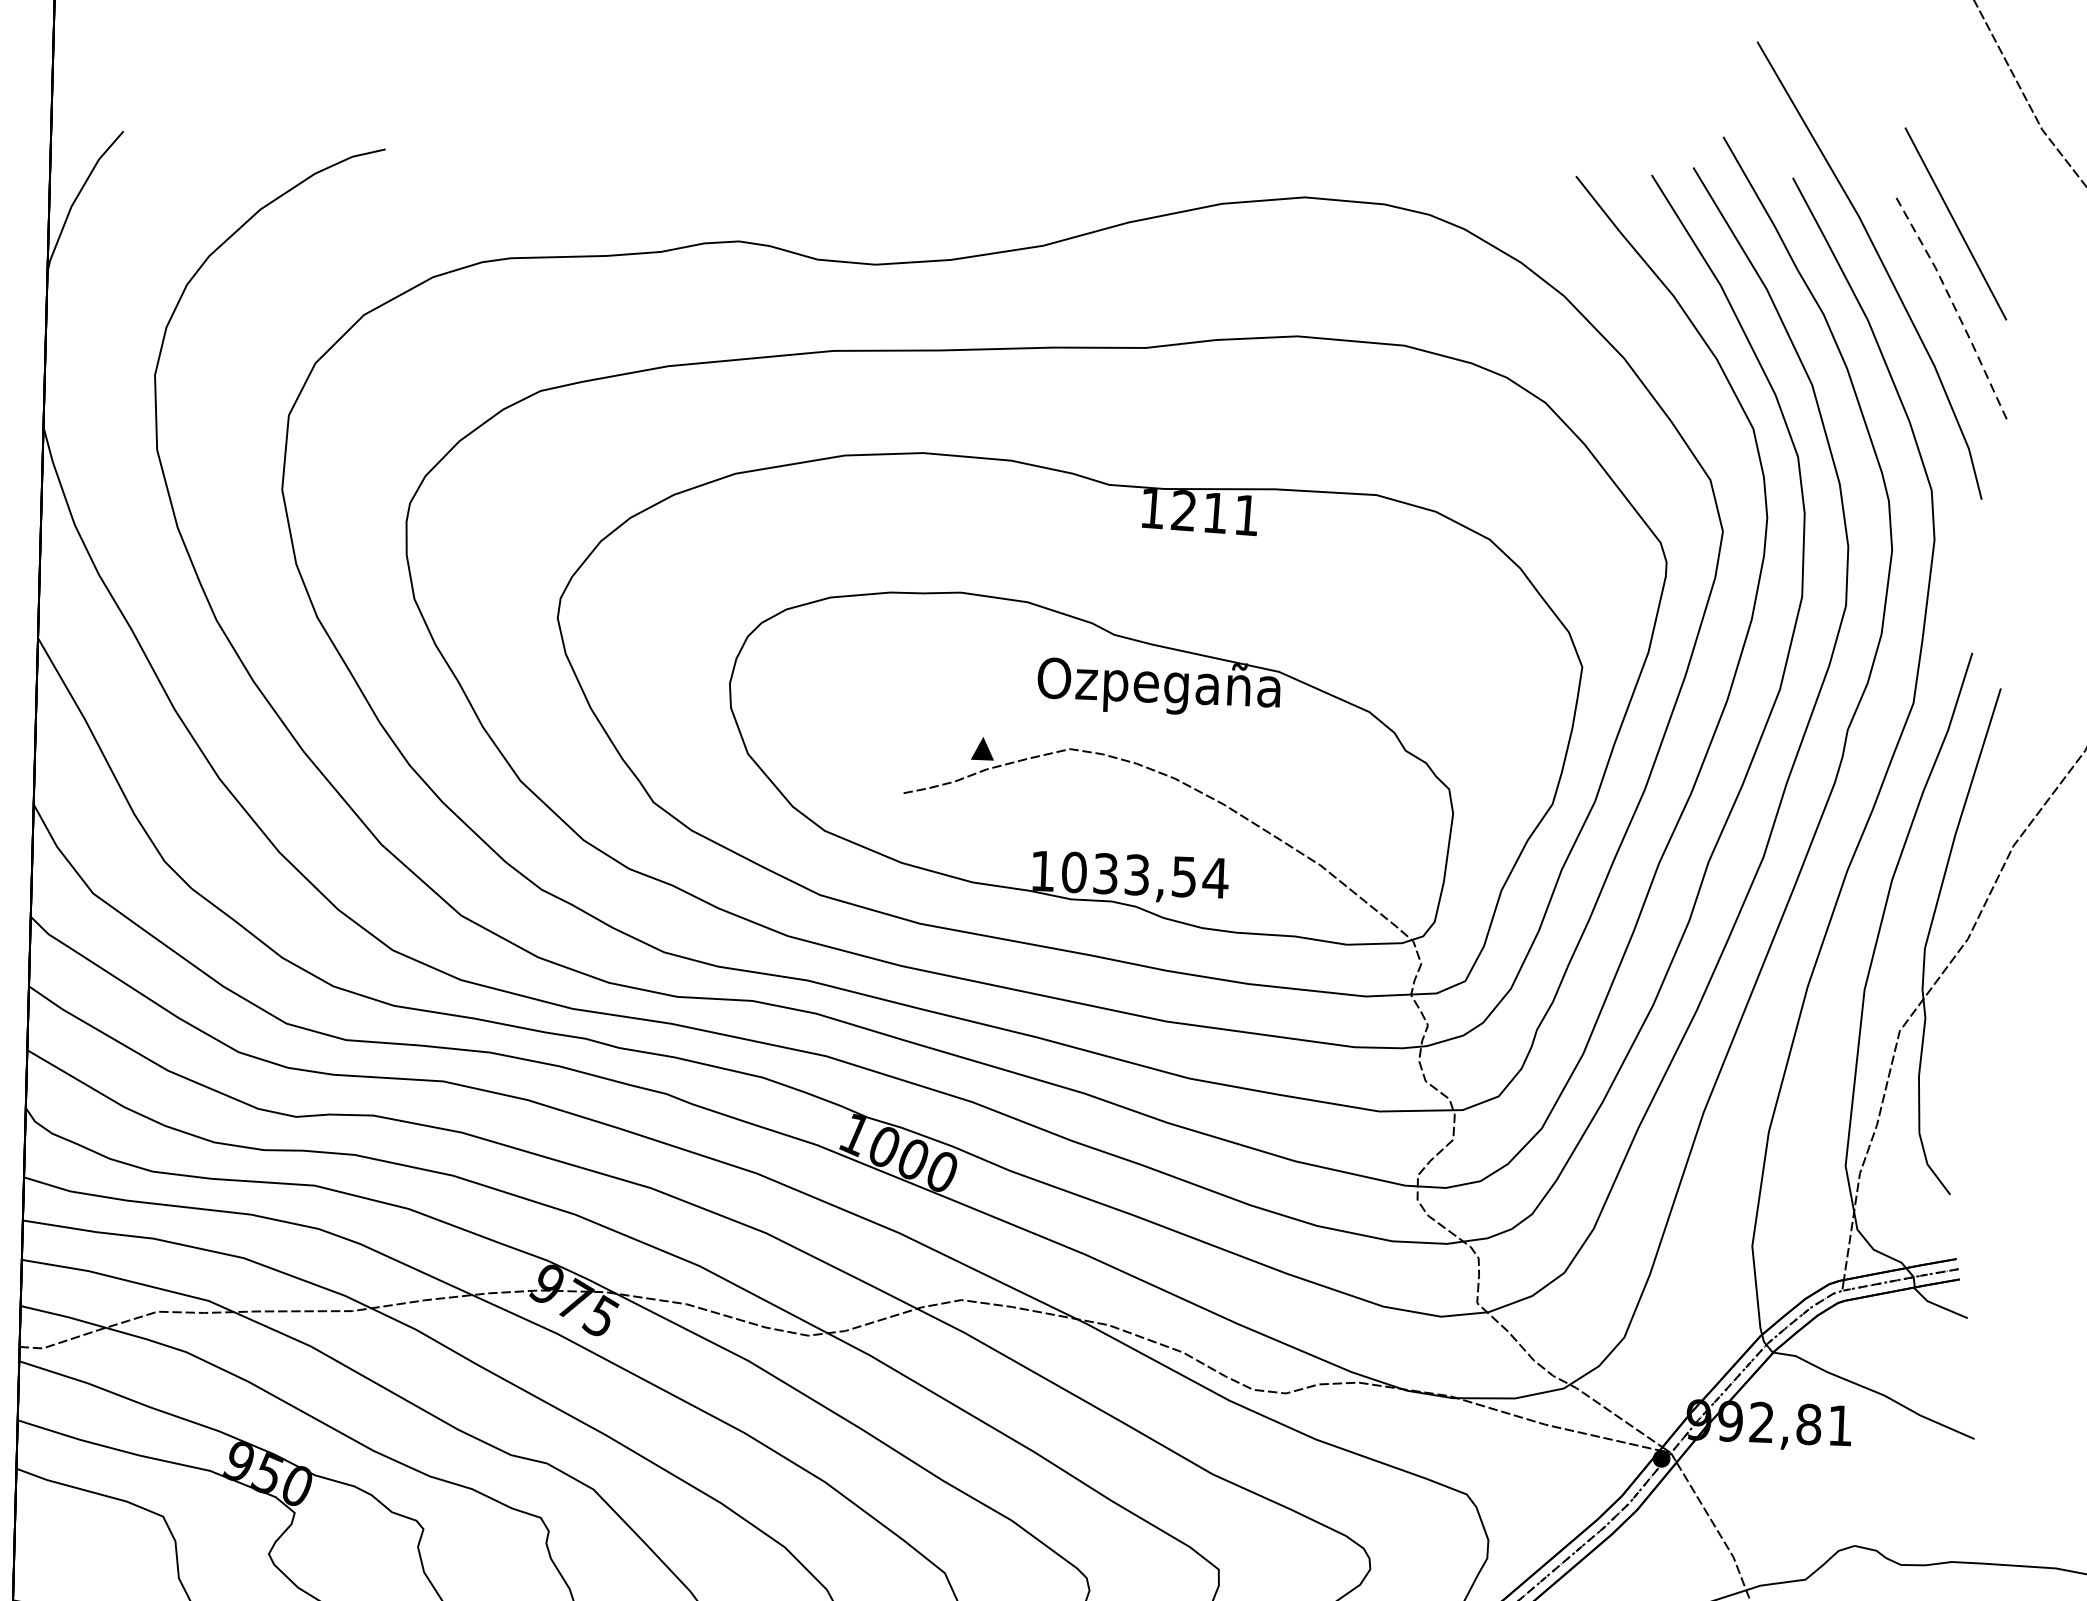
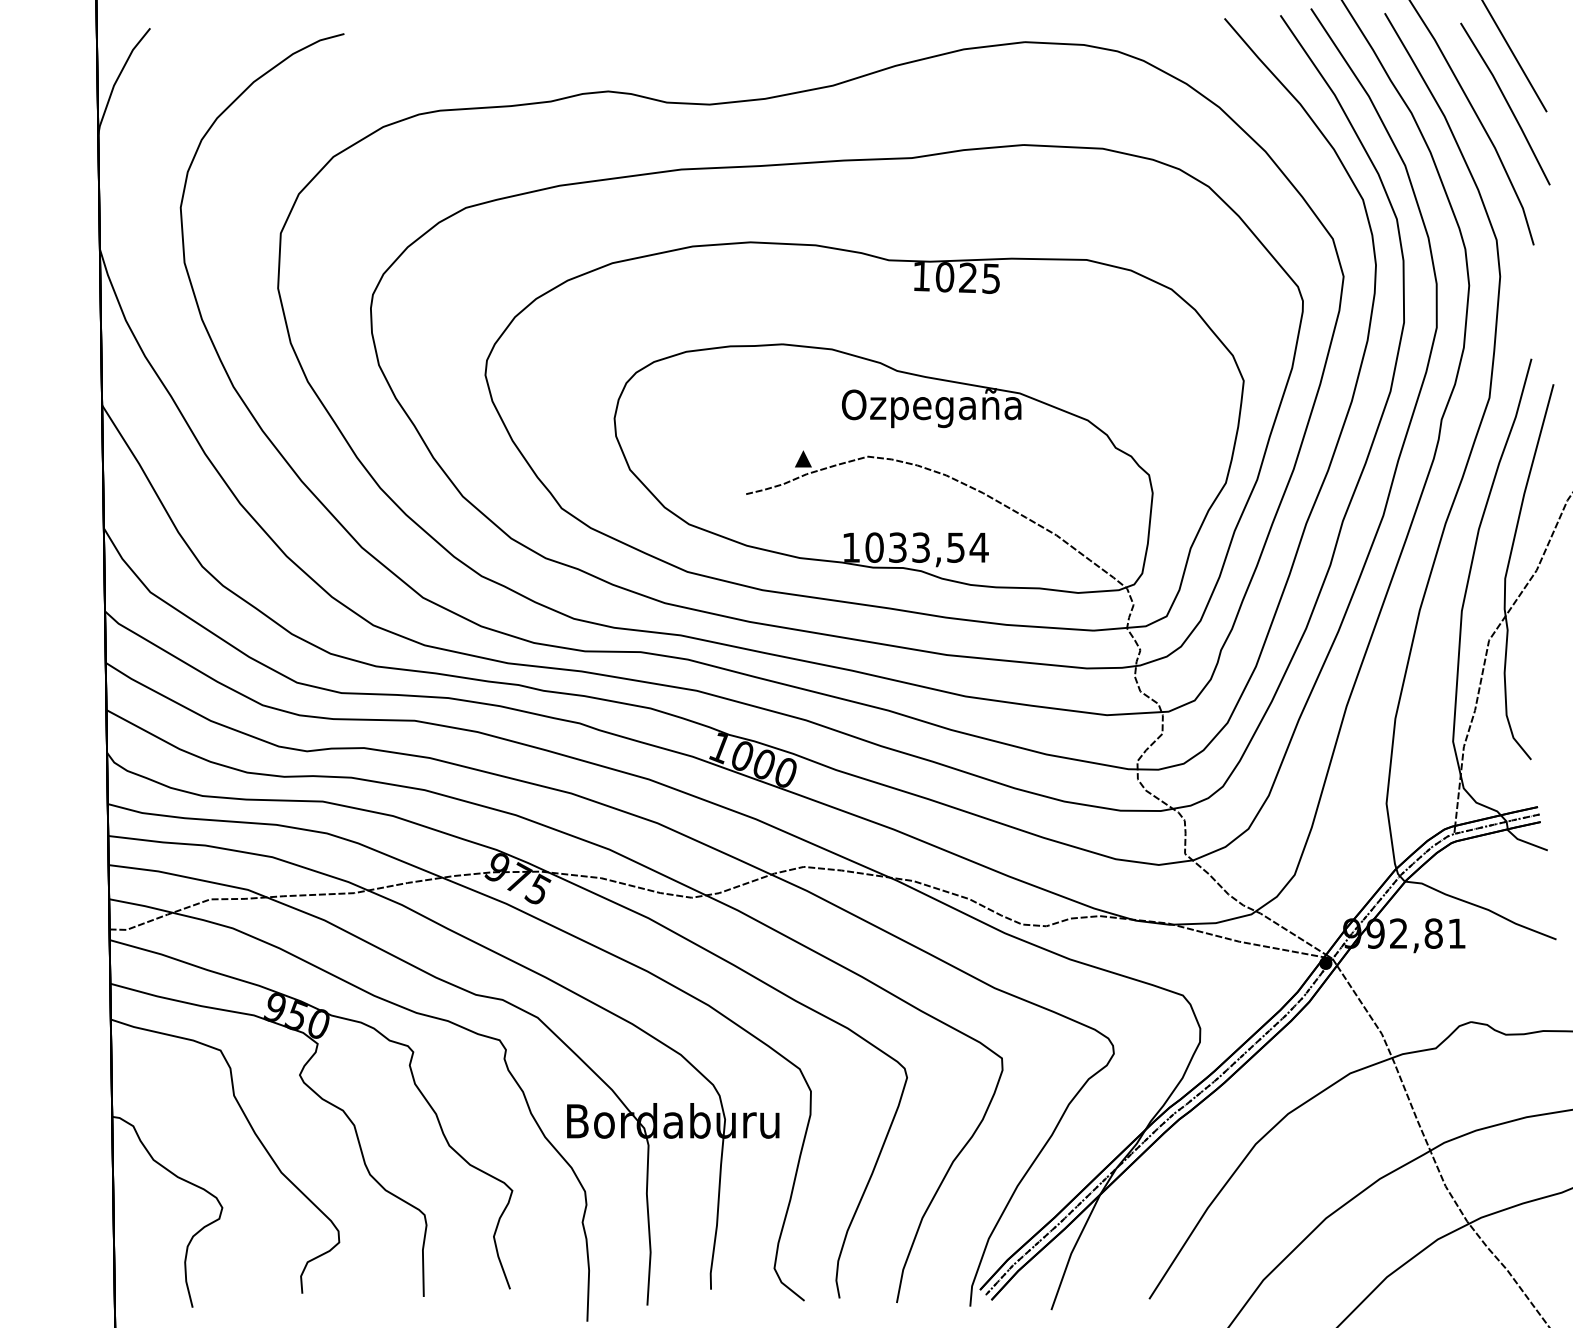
line: (1953, 305) -> (1507, 102), dashed -> solid
text: (1214, 512) -> (967, 277), 1211 -> 1025

